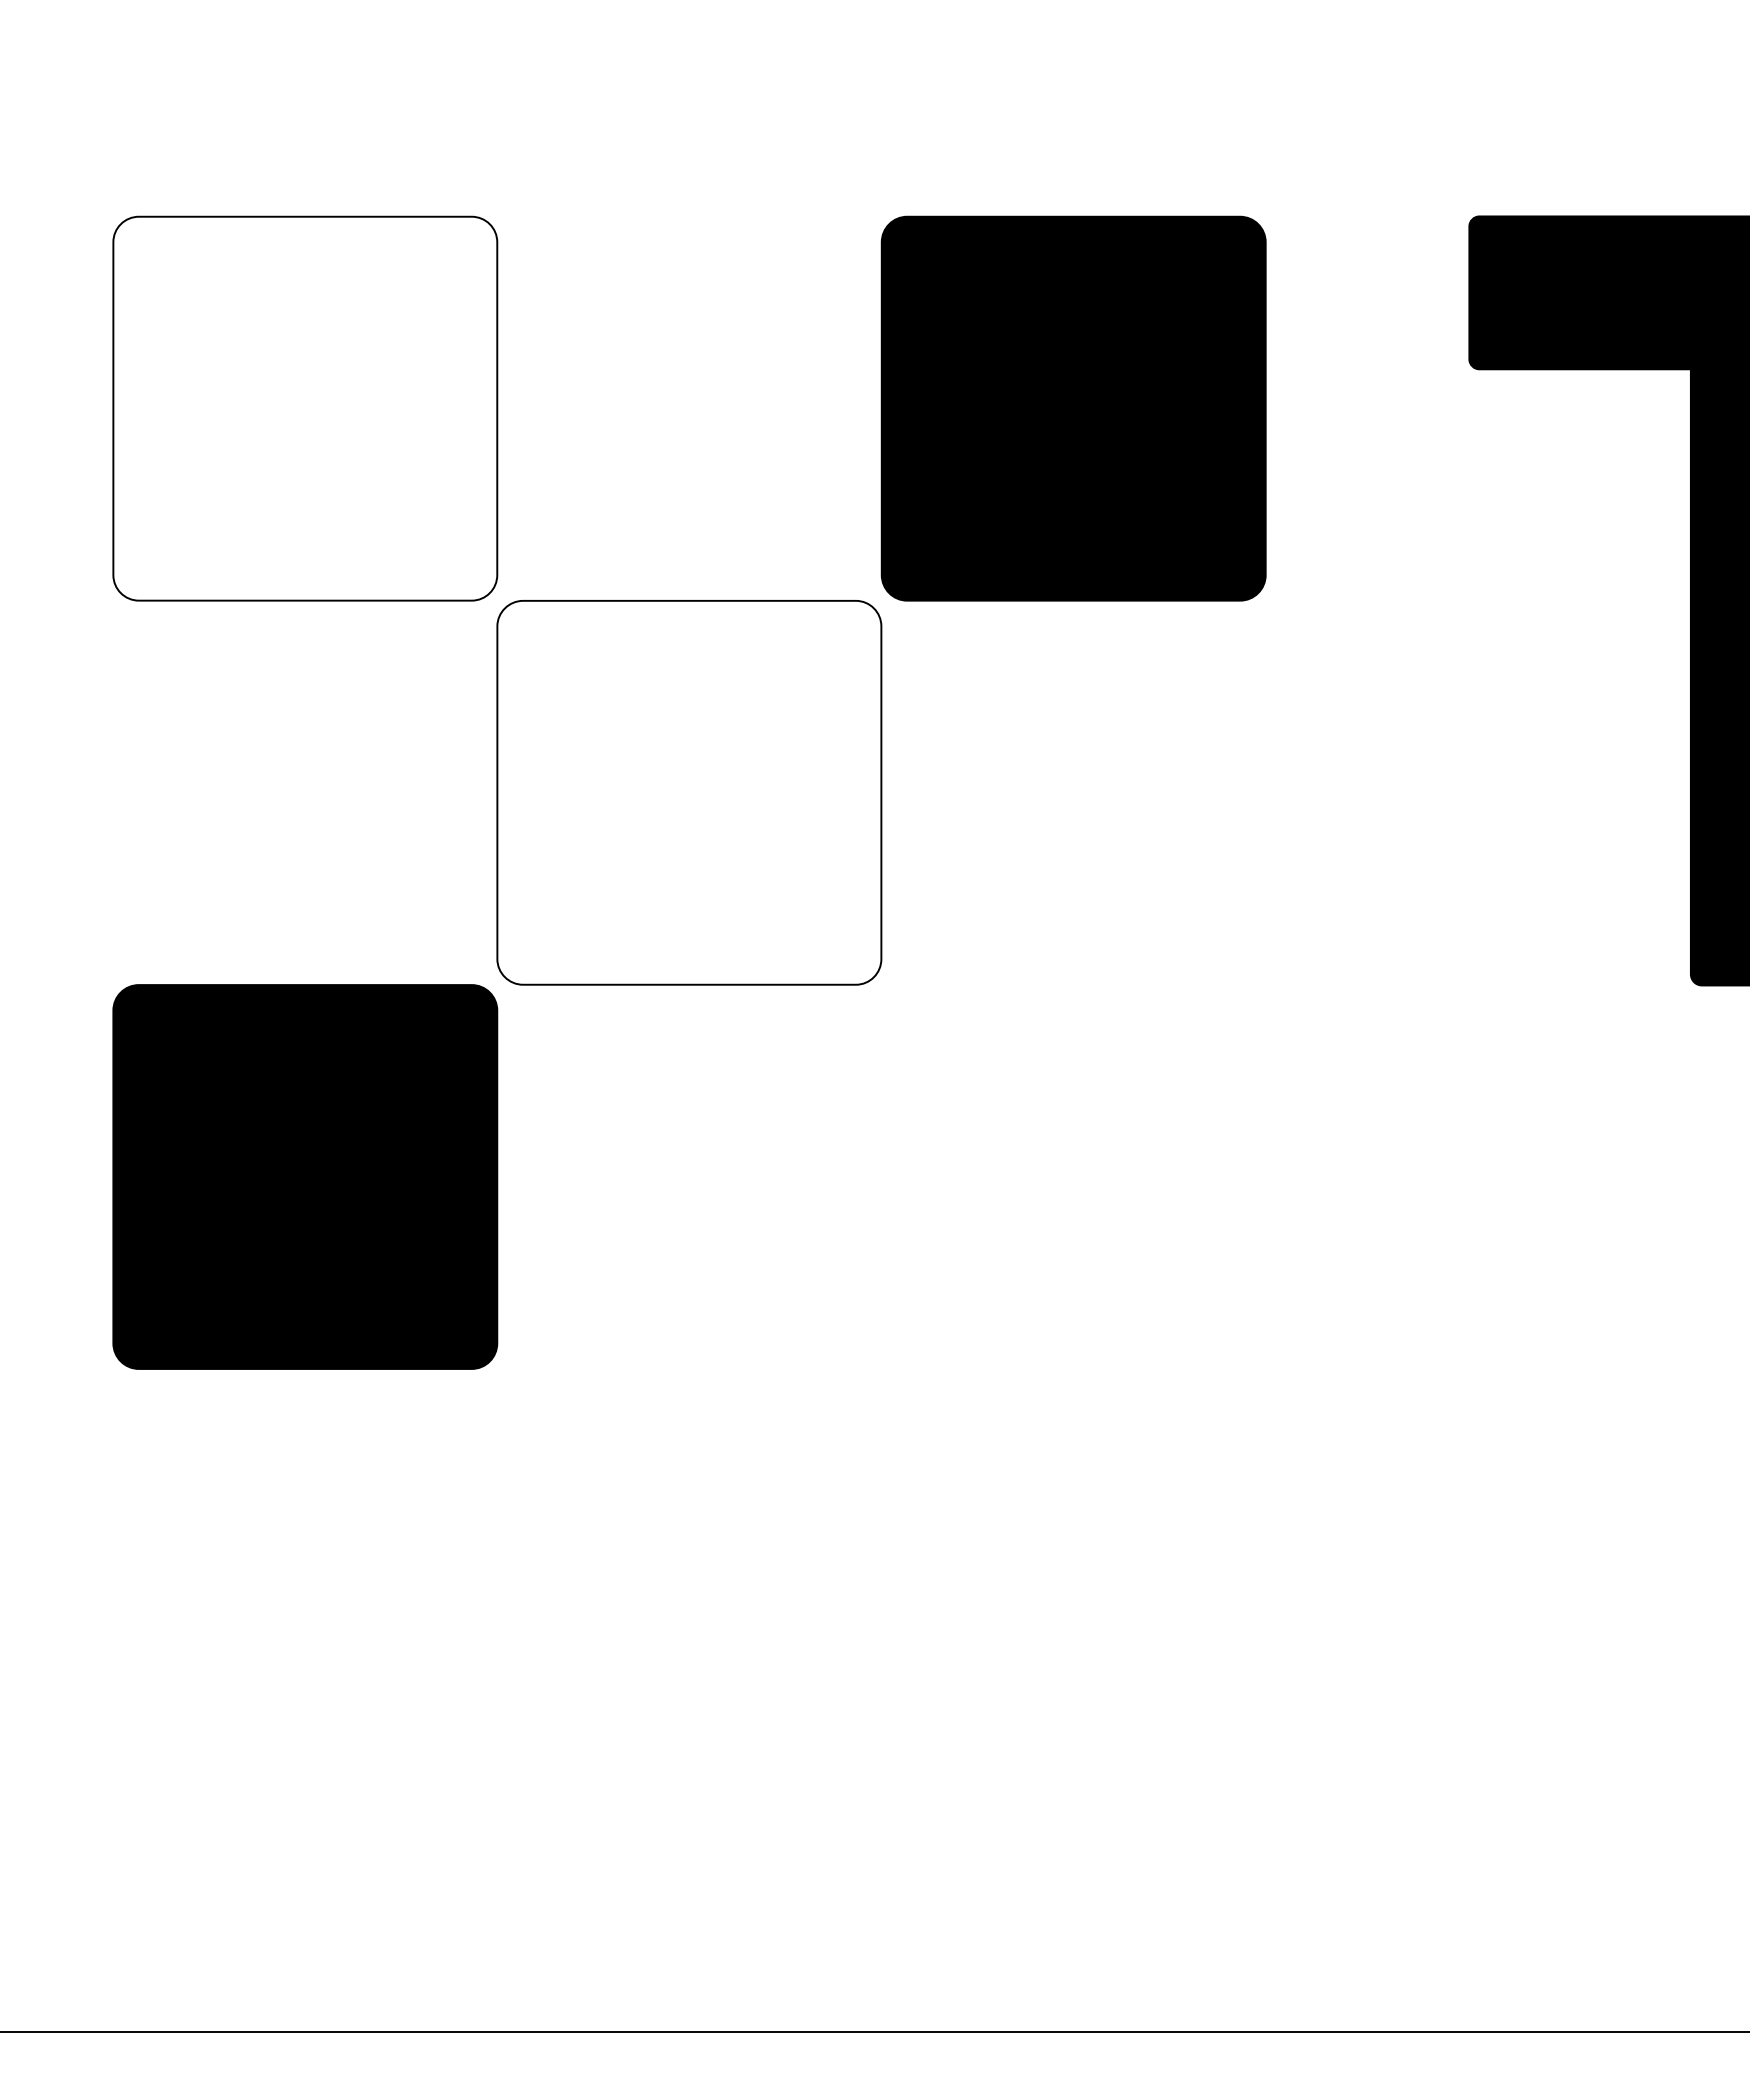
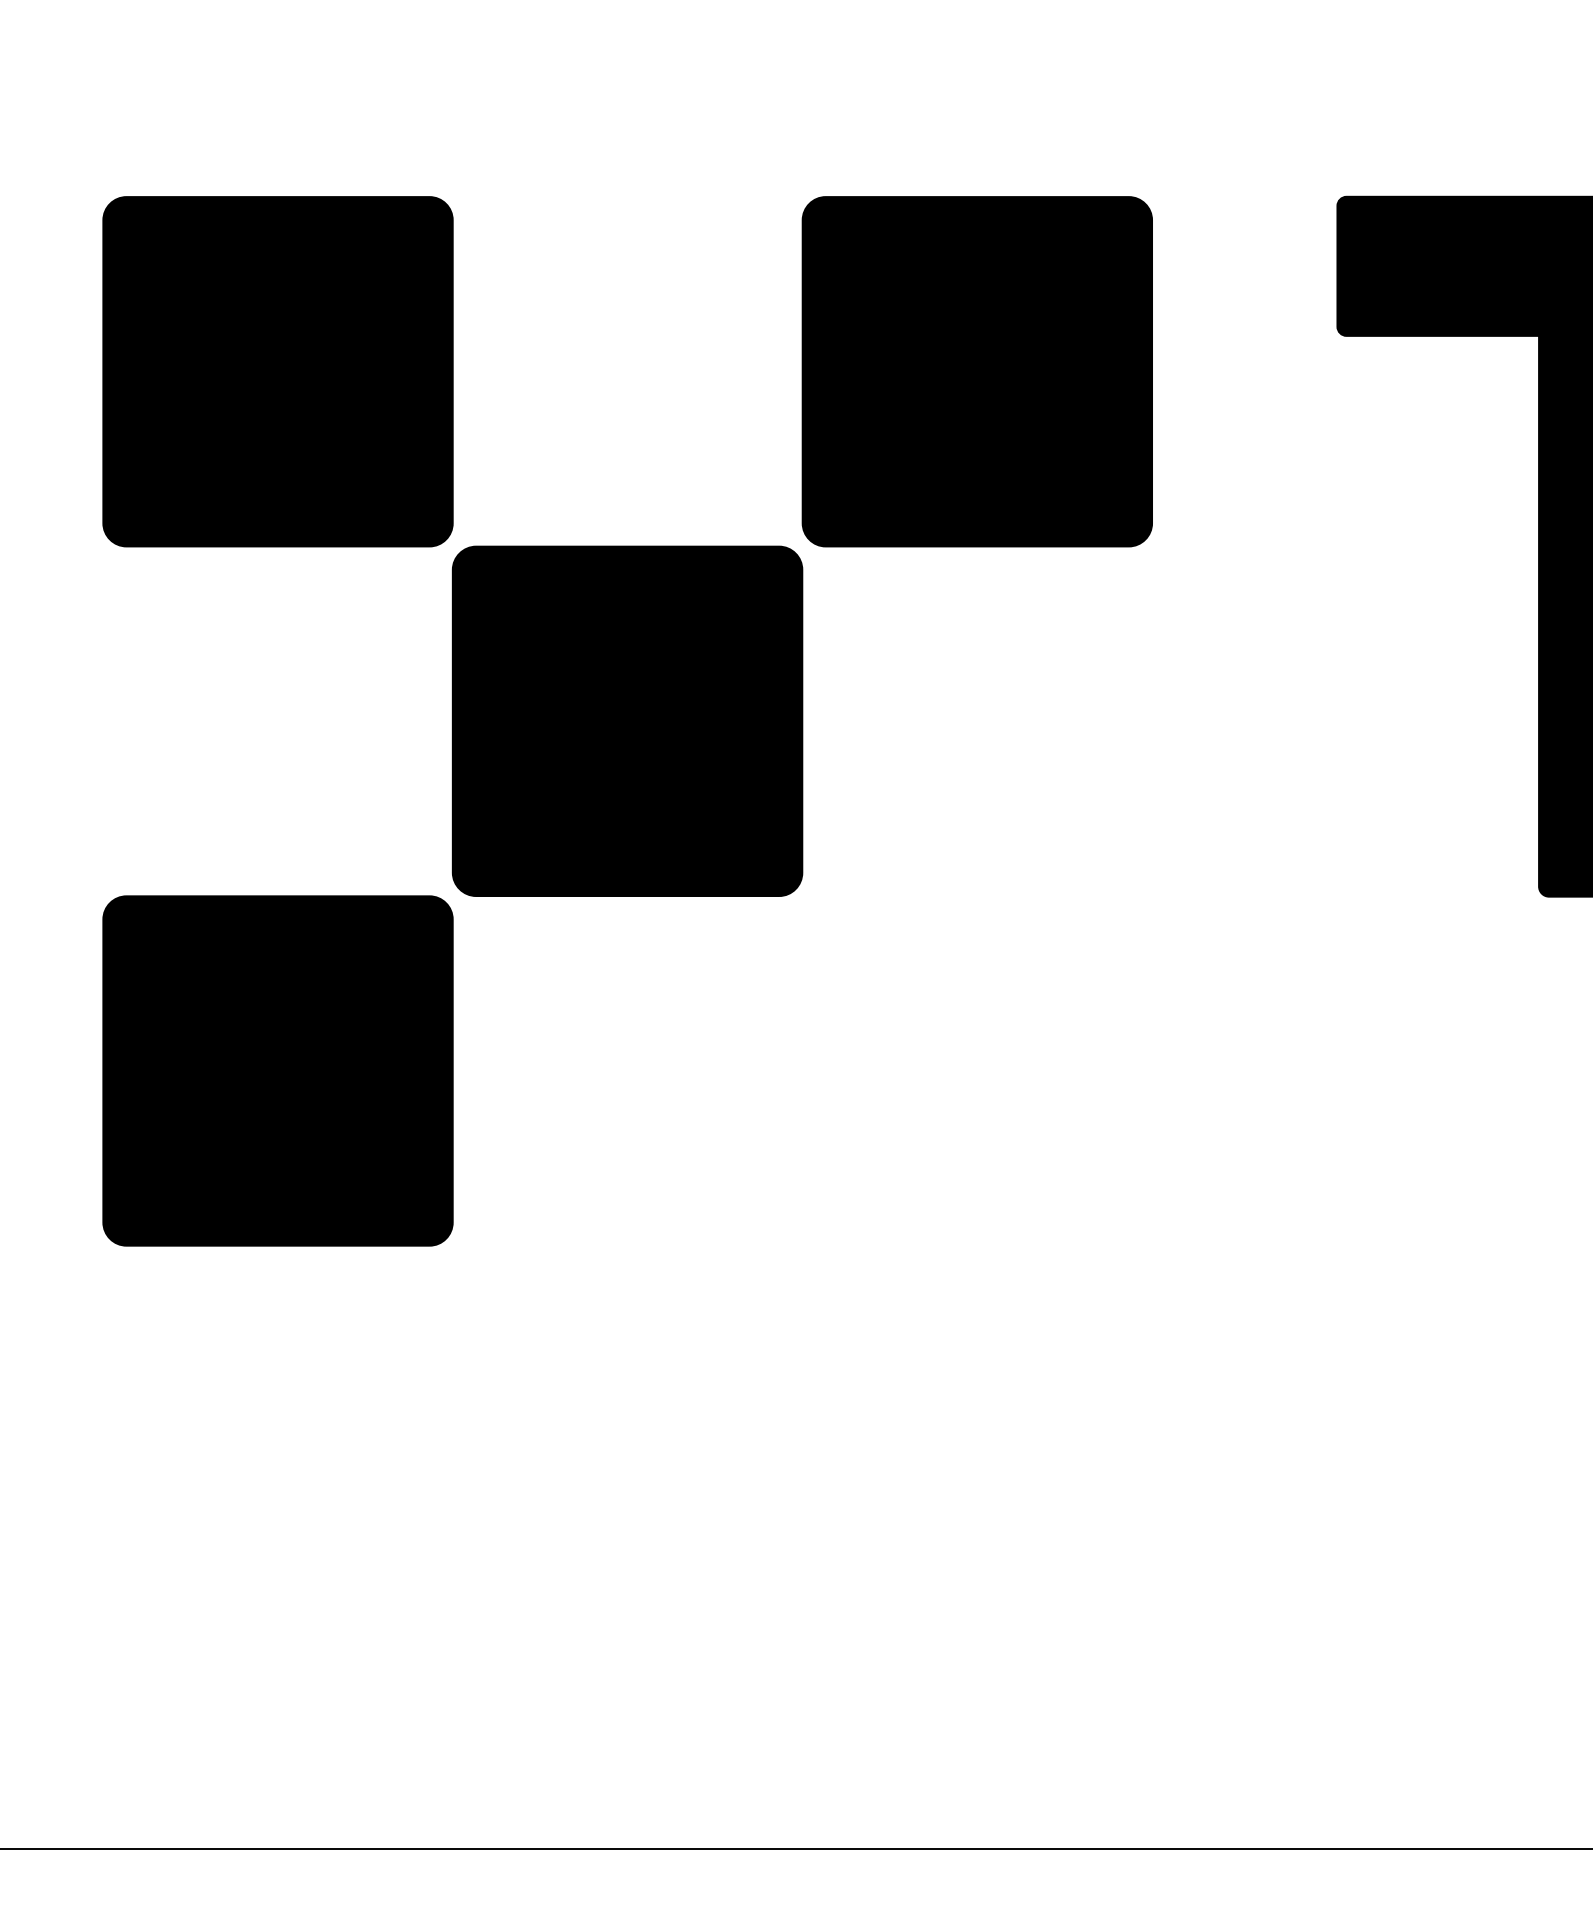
fill: (305, 408) -> (278, 371), added
fill: (689, 792) -> (627, 721), added

